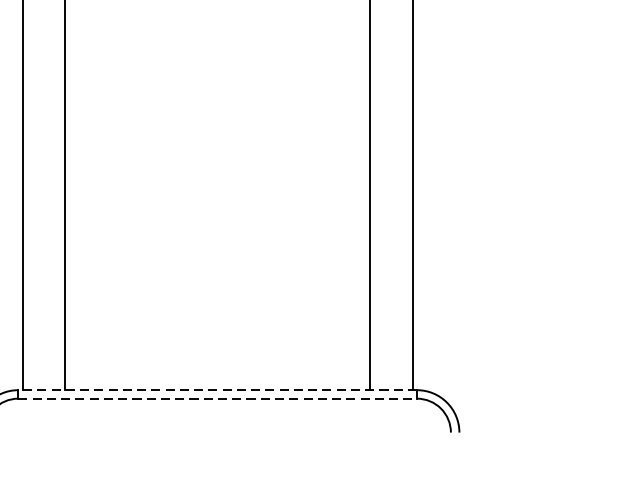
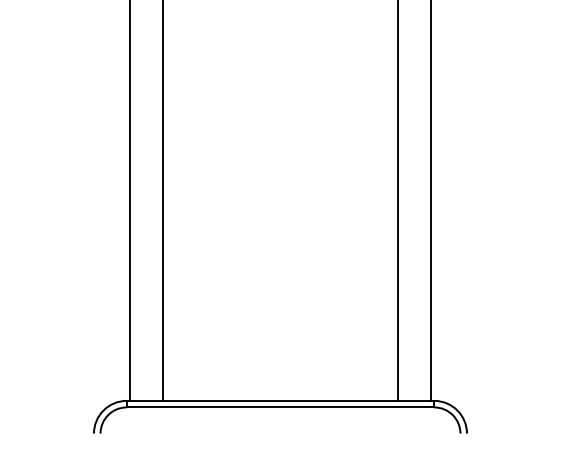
line: (217, 389) -> (280, 400), dashed -> solid
line: (217, 398) -> (280, 407), dashed -> solid

